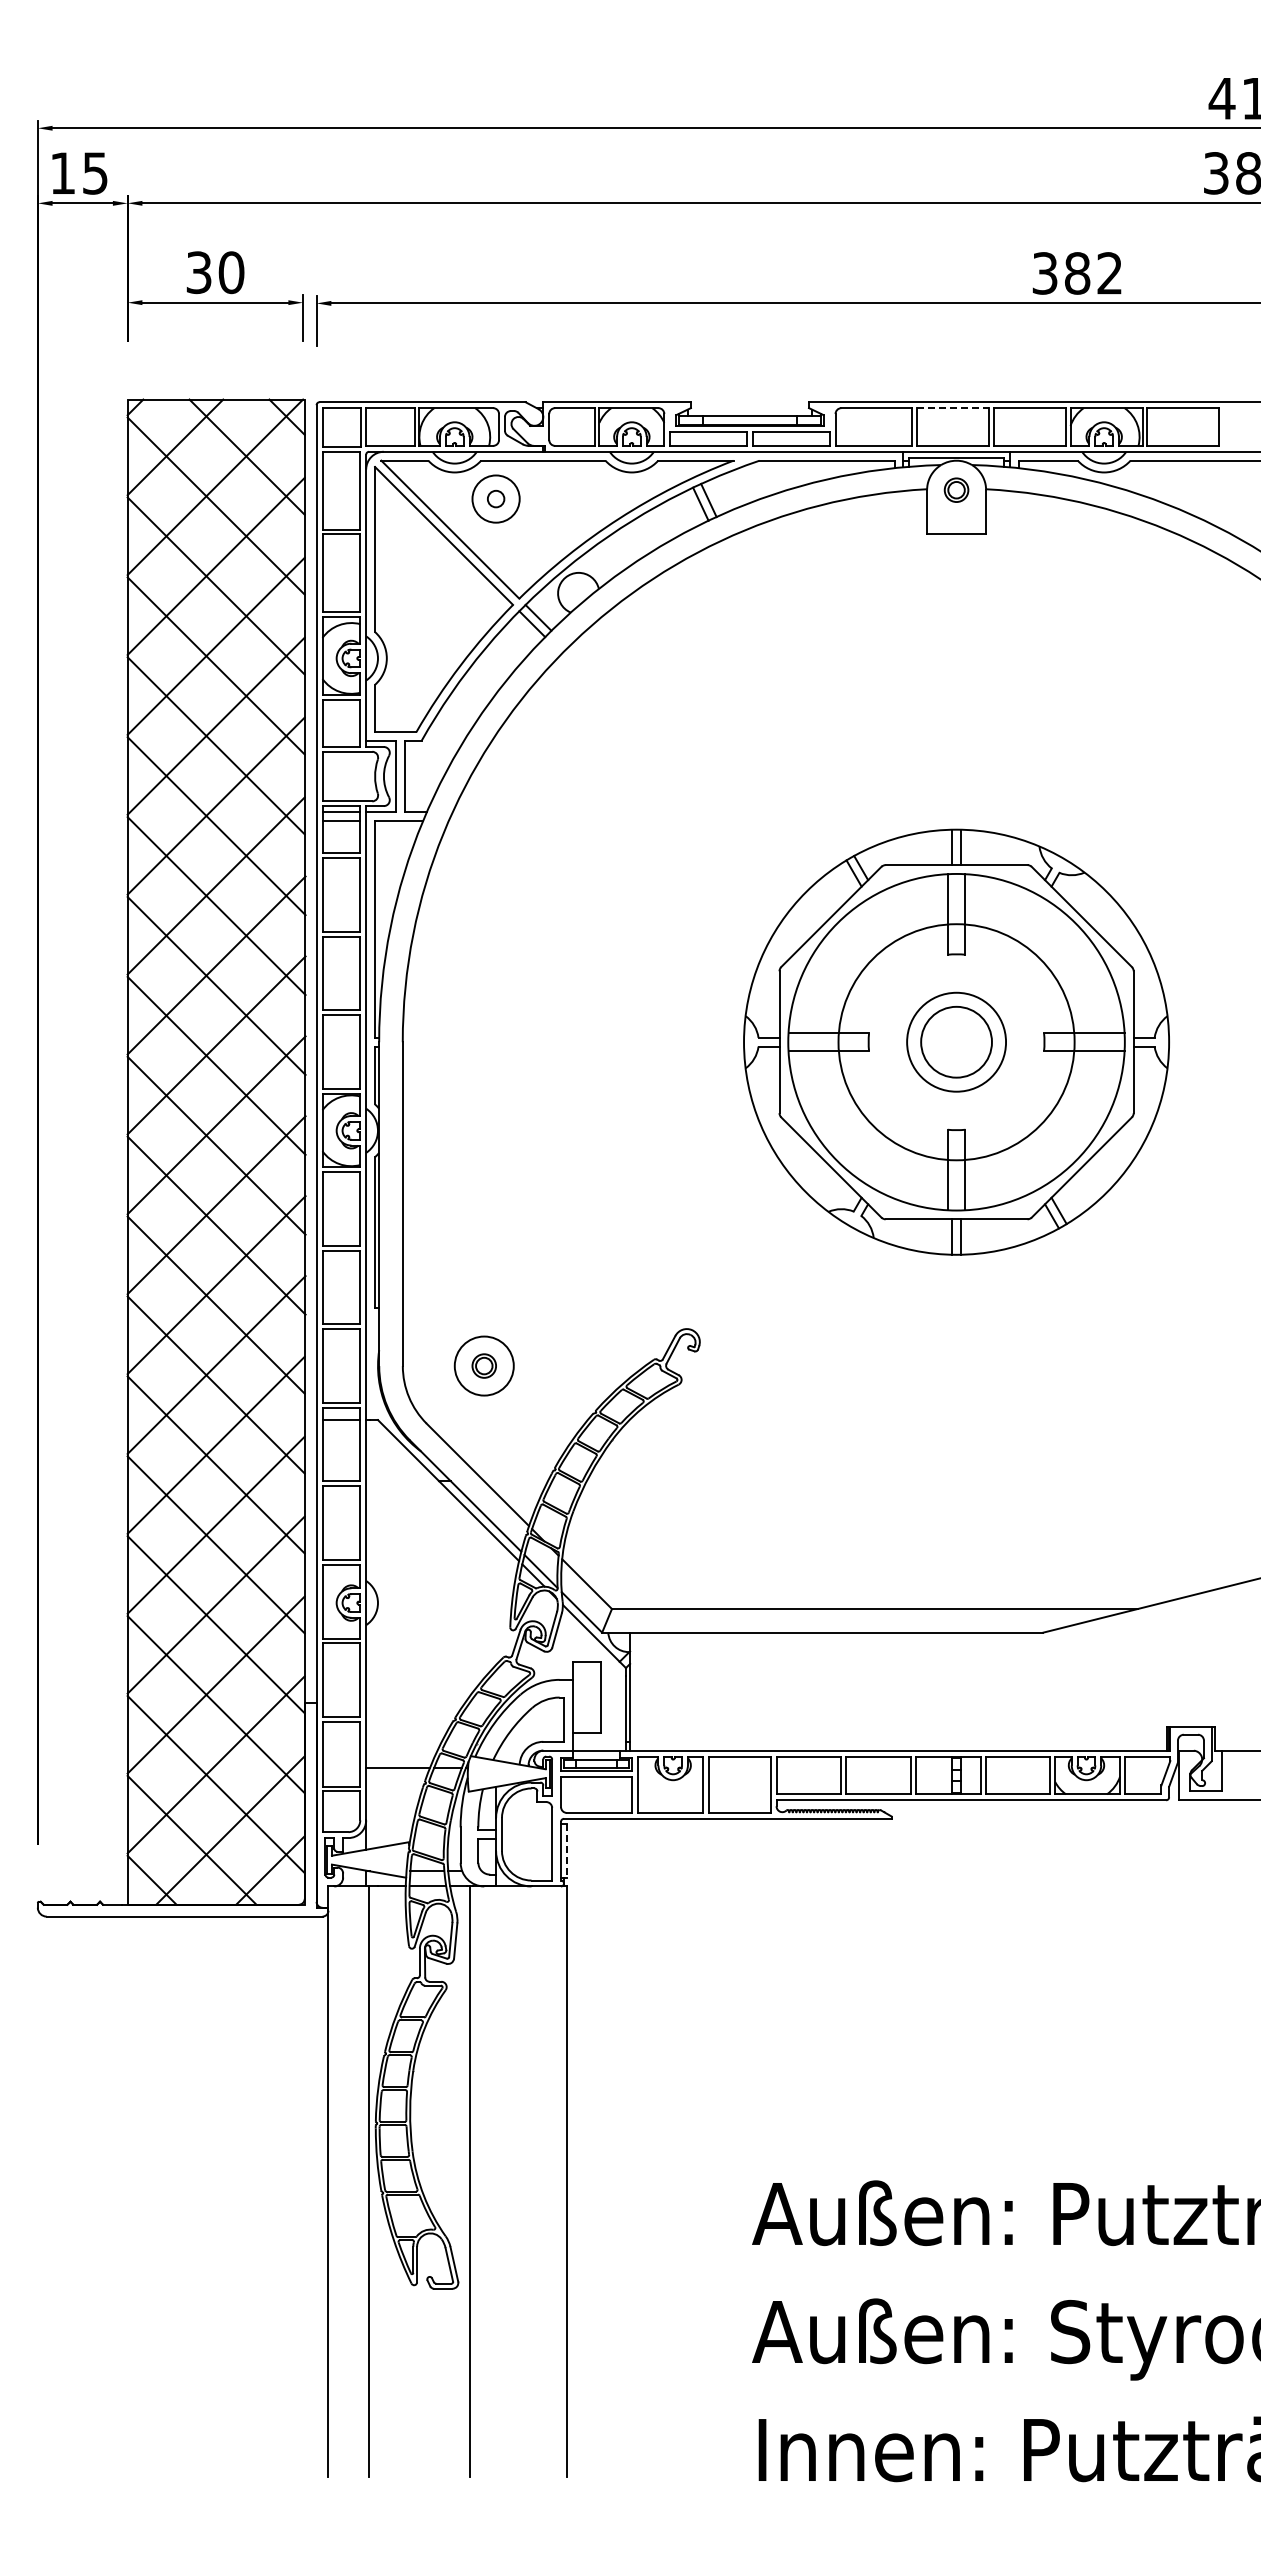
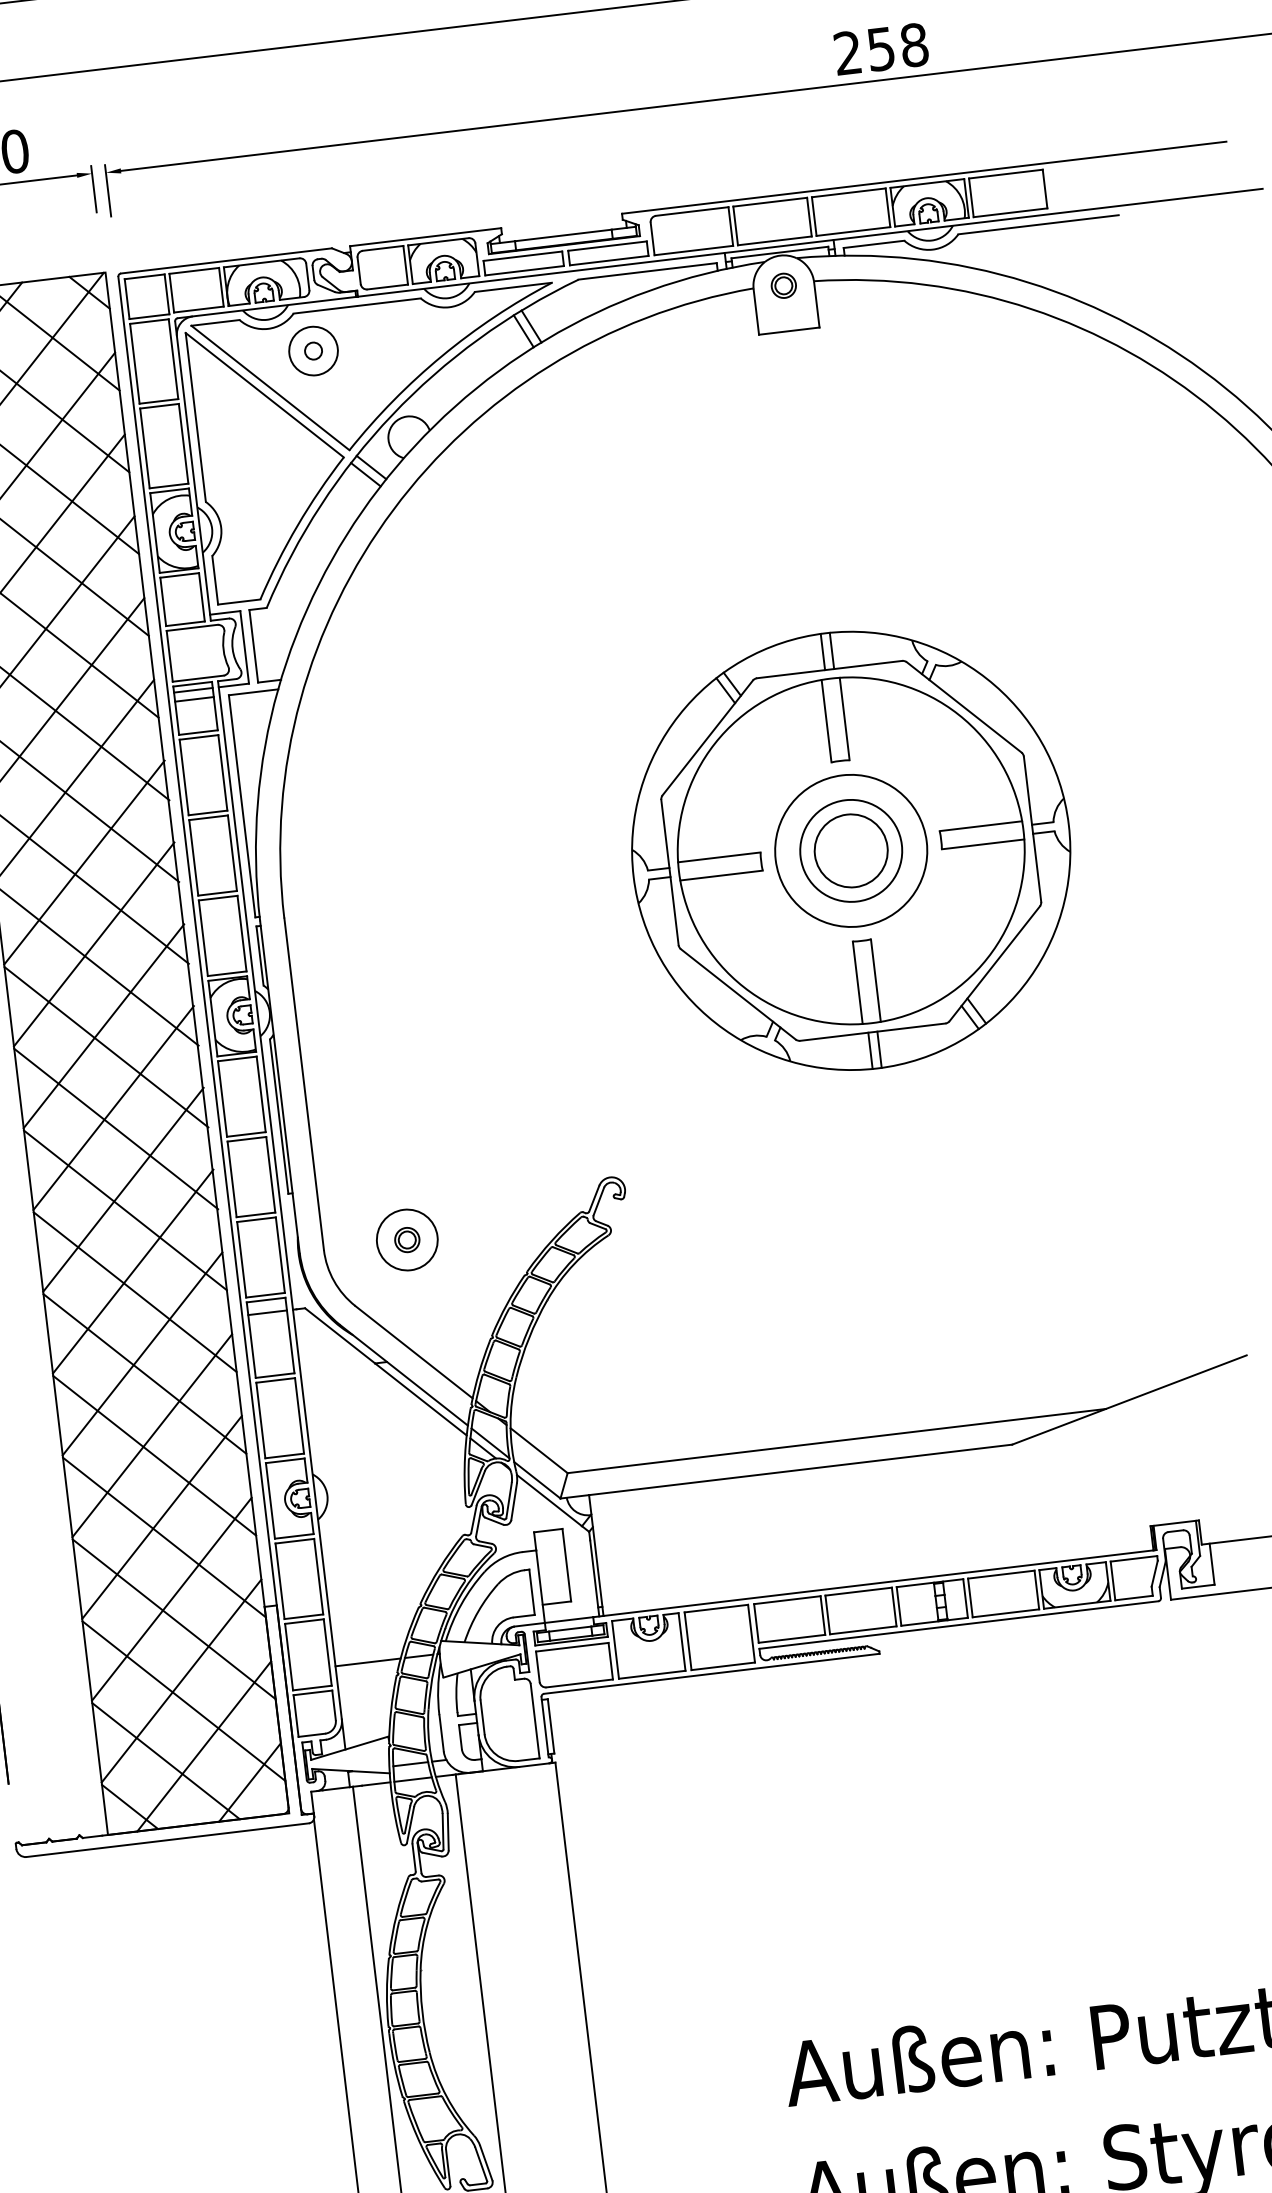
text: (1077, 273) -> (881, 49), 382 -> 258
line: (953, 408) -> (770, 202), dashed -> solid
circle: (956, 1042) -> (851, 851), size x0.62
line: (566, 1851) -> (550, 1726), dashed -> solid

